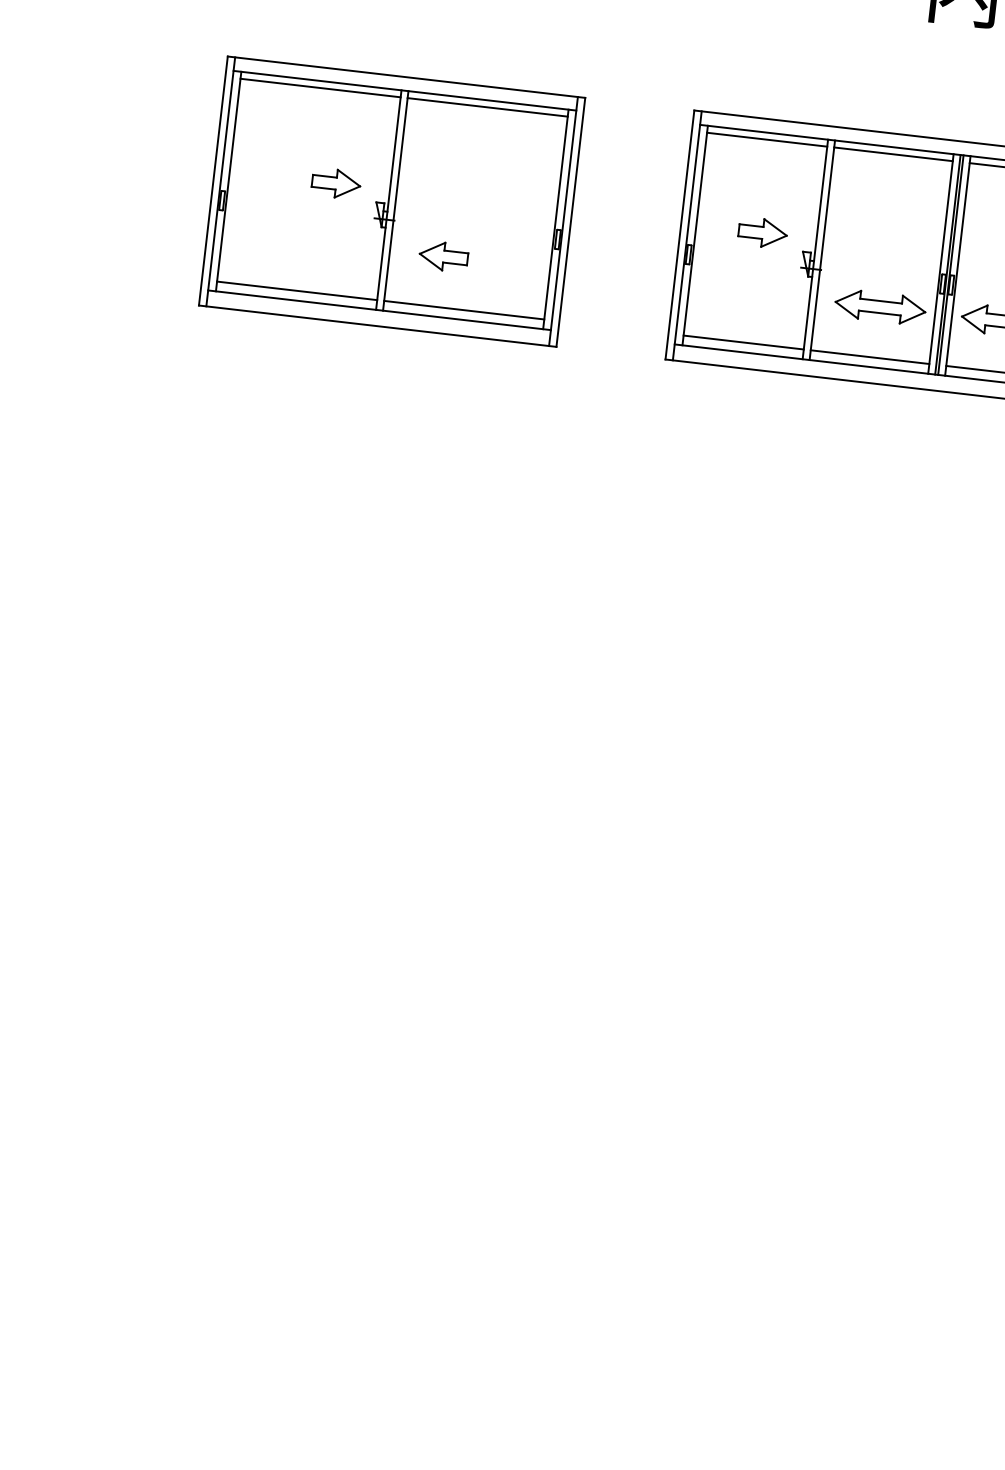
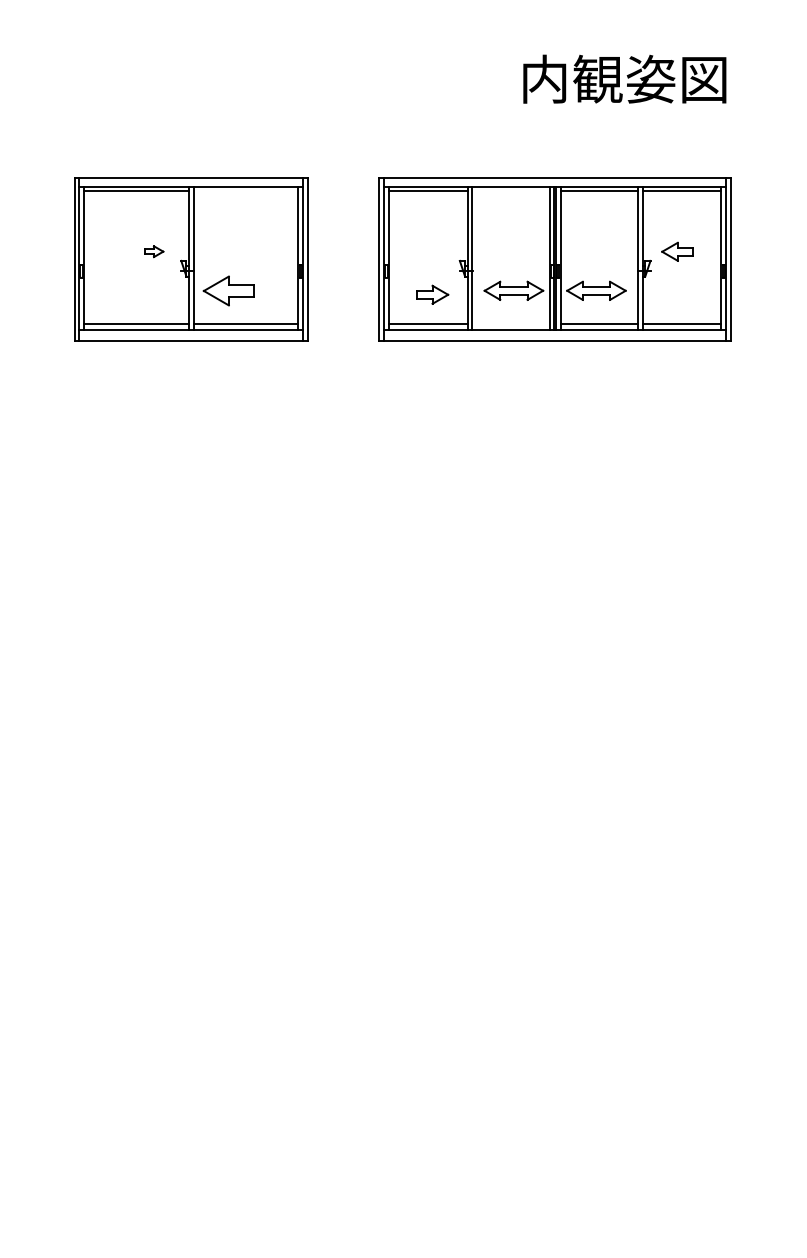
line: (487, 107) -> (245, 191), removed
line: (892, 154) -> (510, 191), removed
part: (335, 183) -> (153, 251), size x0.6
part: (762, 232) -> (432, 294), moved
part: (443, 256) -> (228, 290), size x1.6
line: (869, 356) -> (510, 323), removed

